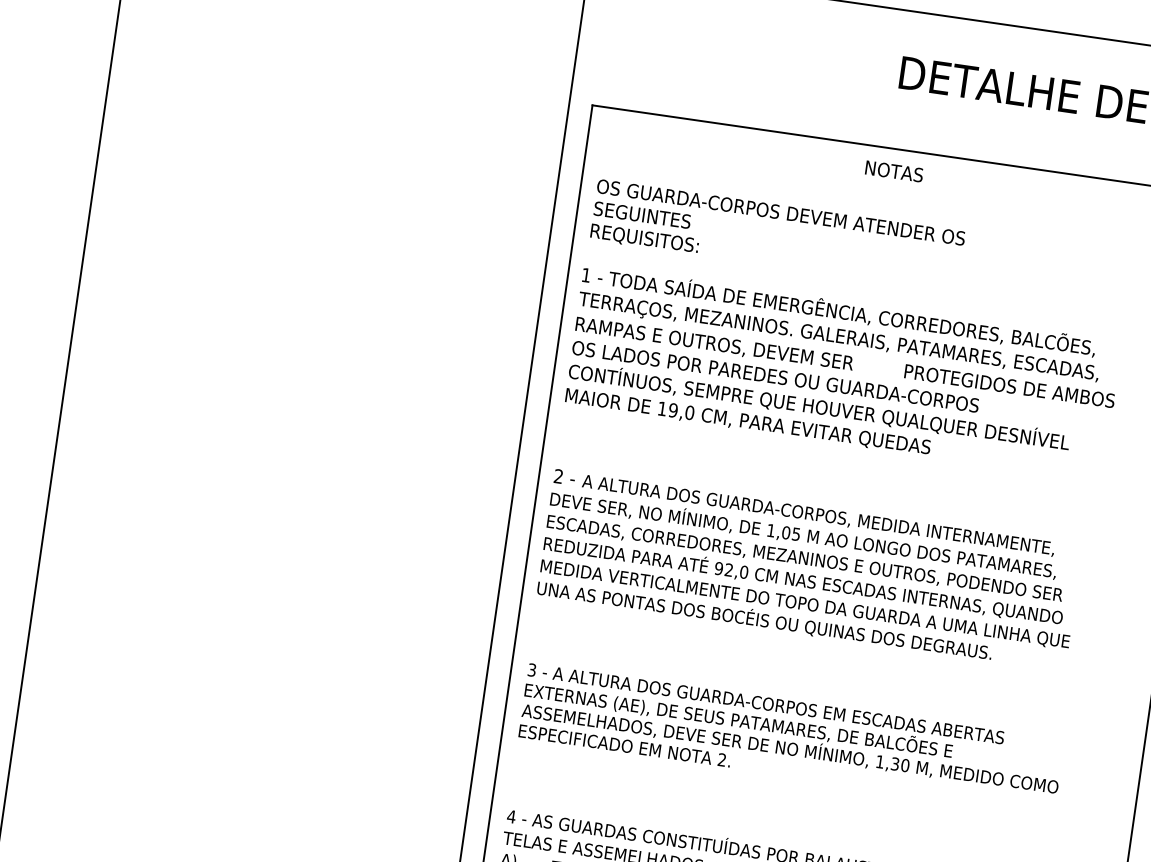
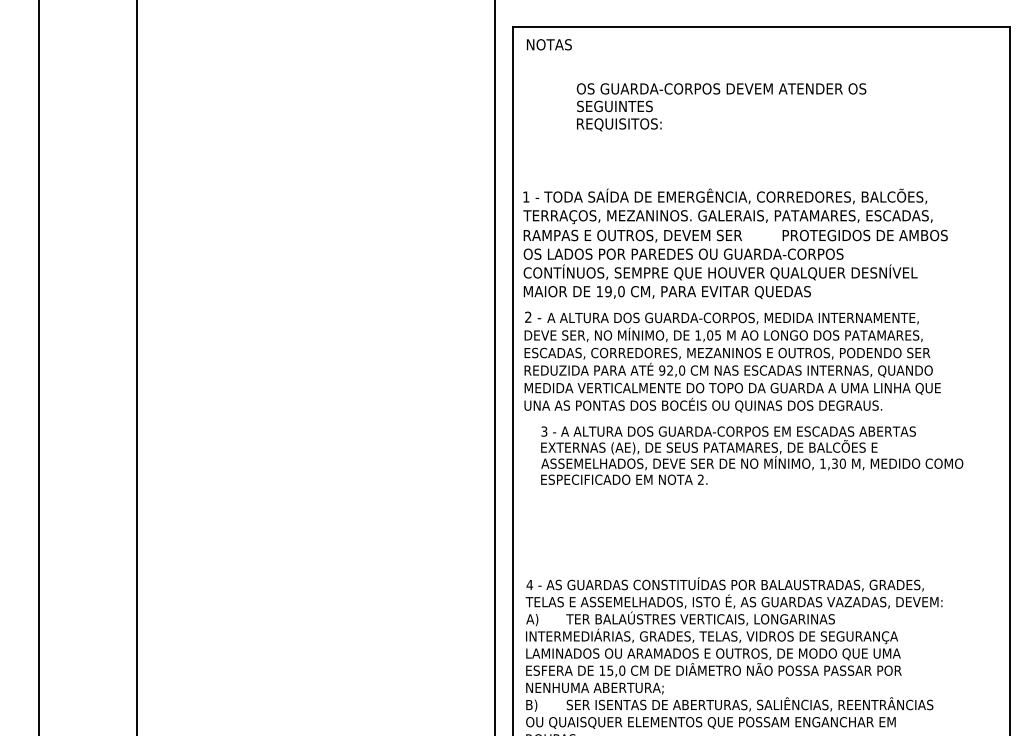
text: (894, 171) -> (549, 44), moved
text: (777, 236) -> (721, 107), moved
text: (843, 372) -> (735, 243), moved
text: (792, 738) -> (752, 455), moved

